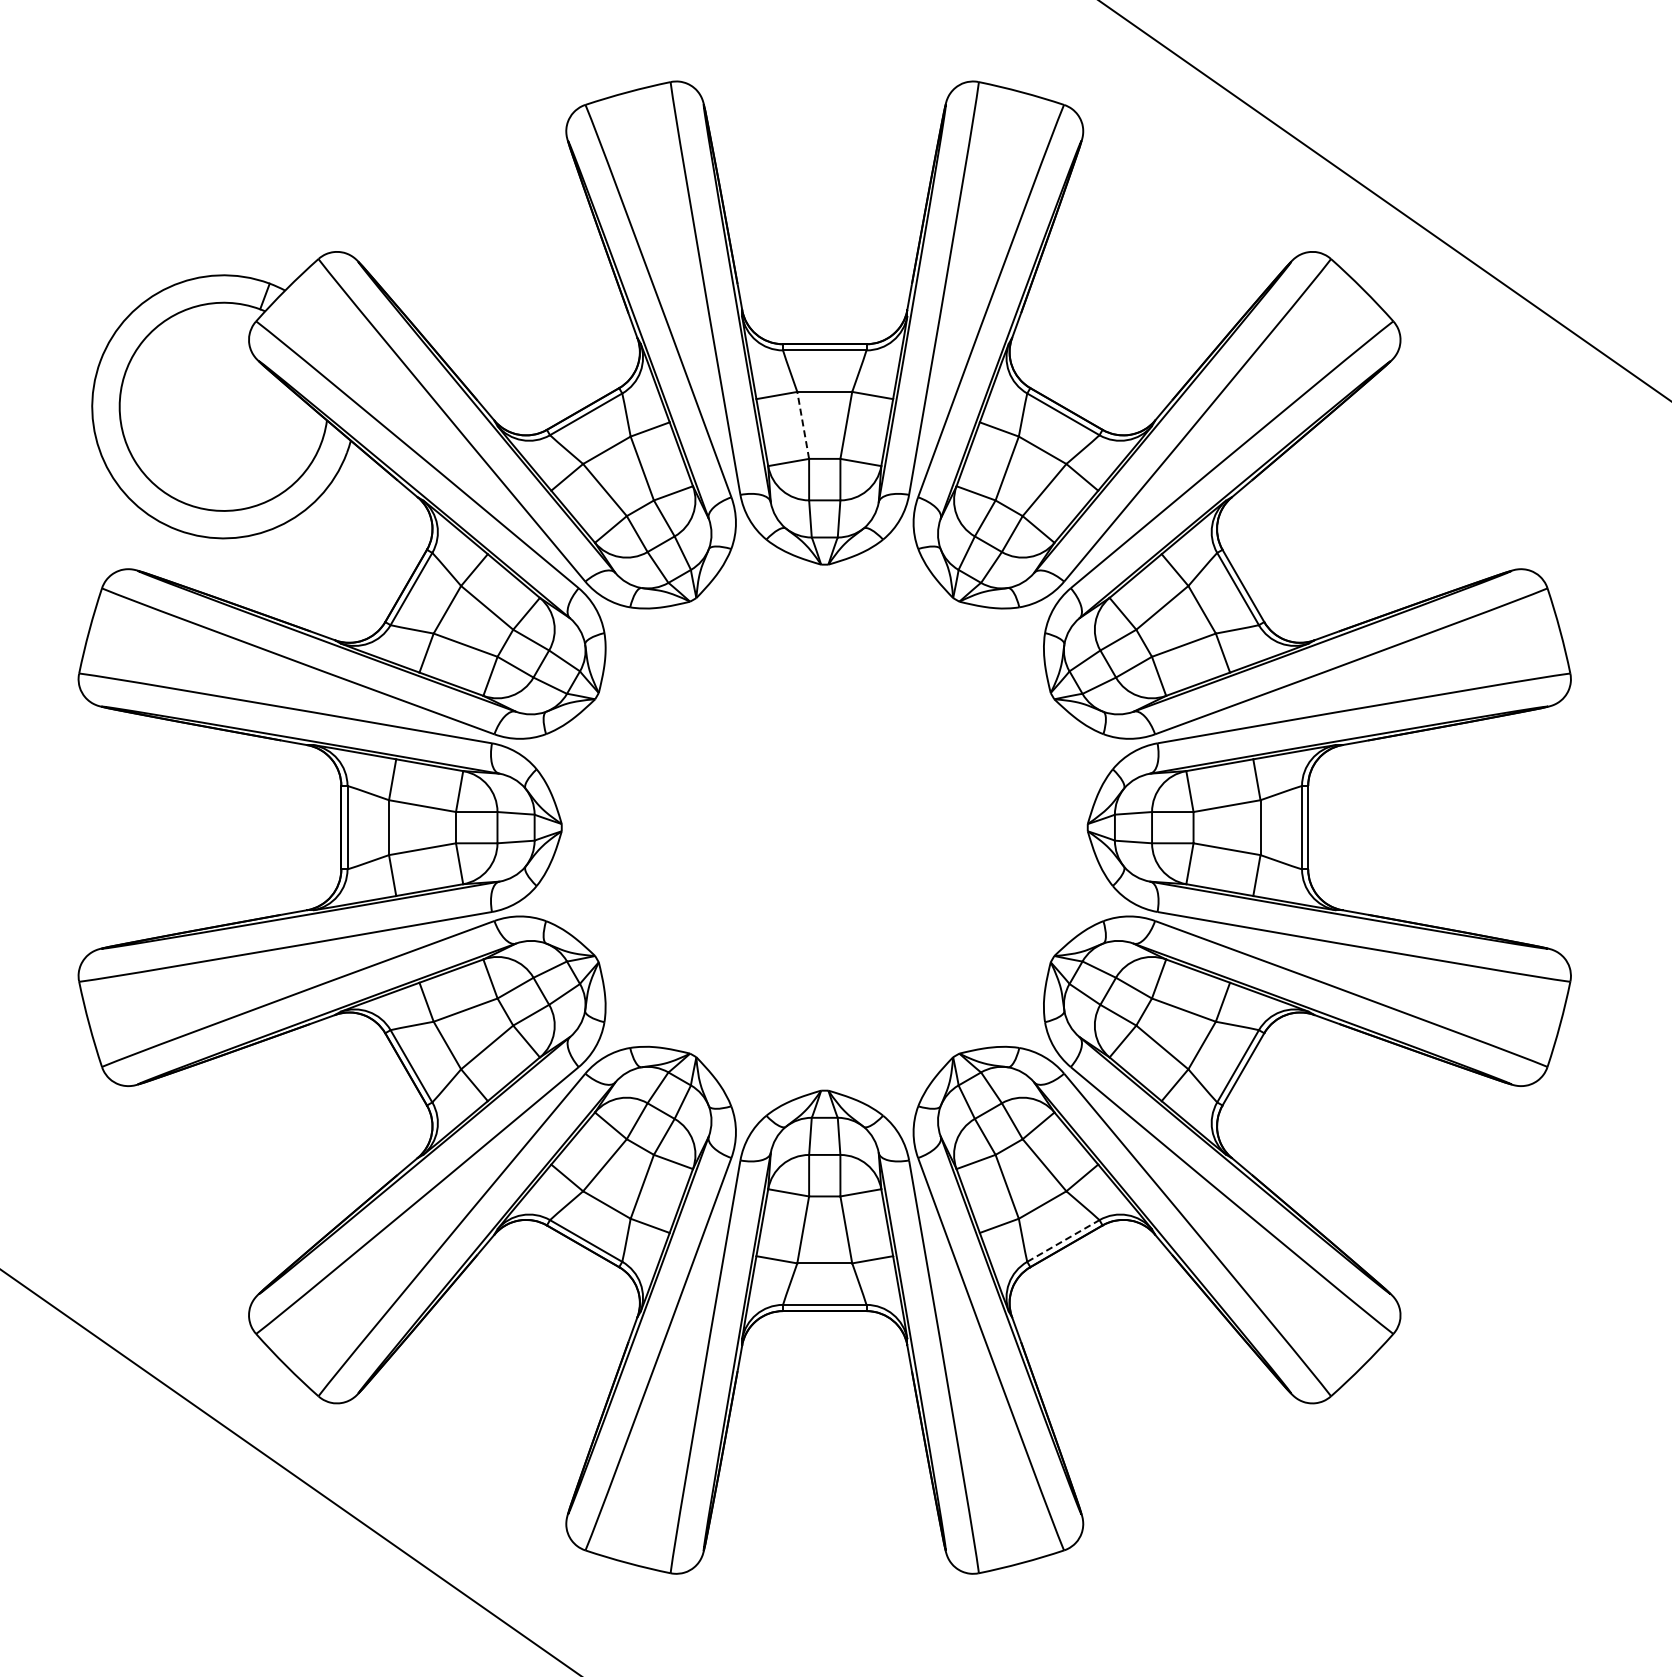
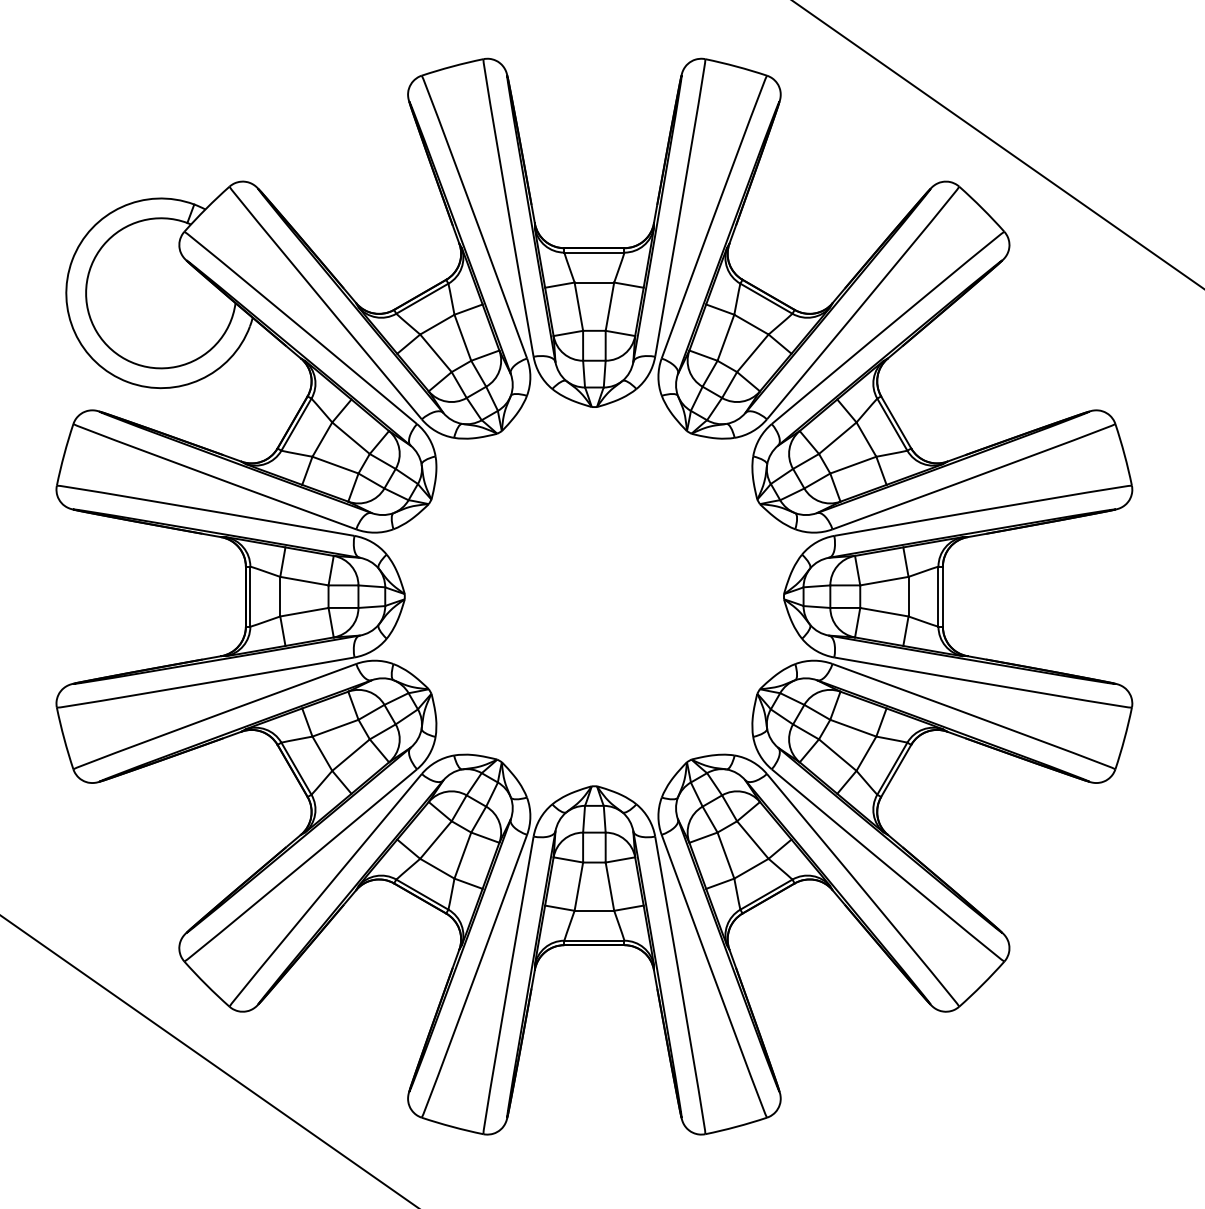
line: (803, 424) -> (579, 306), dashed -> solid
line: (1063, 1240) -> (766, 894), dashed -> solid

